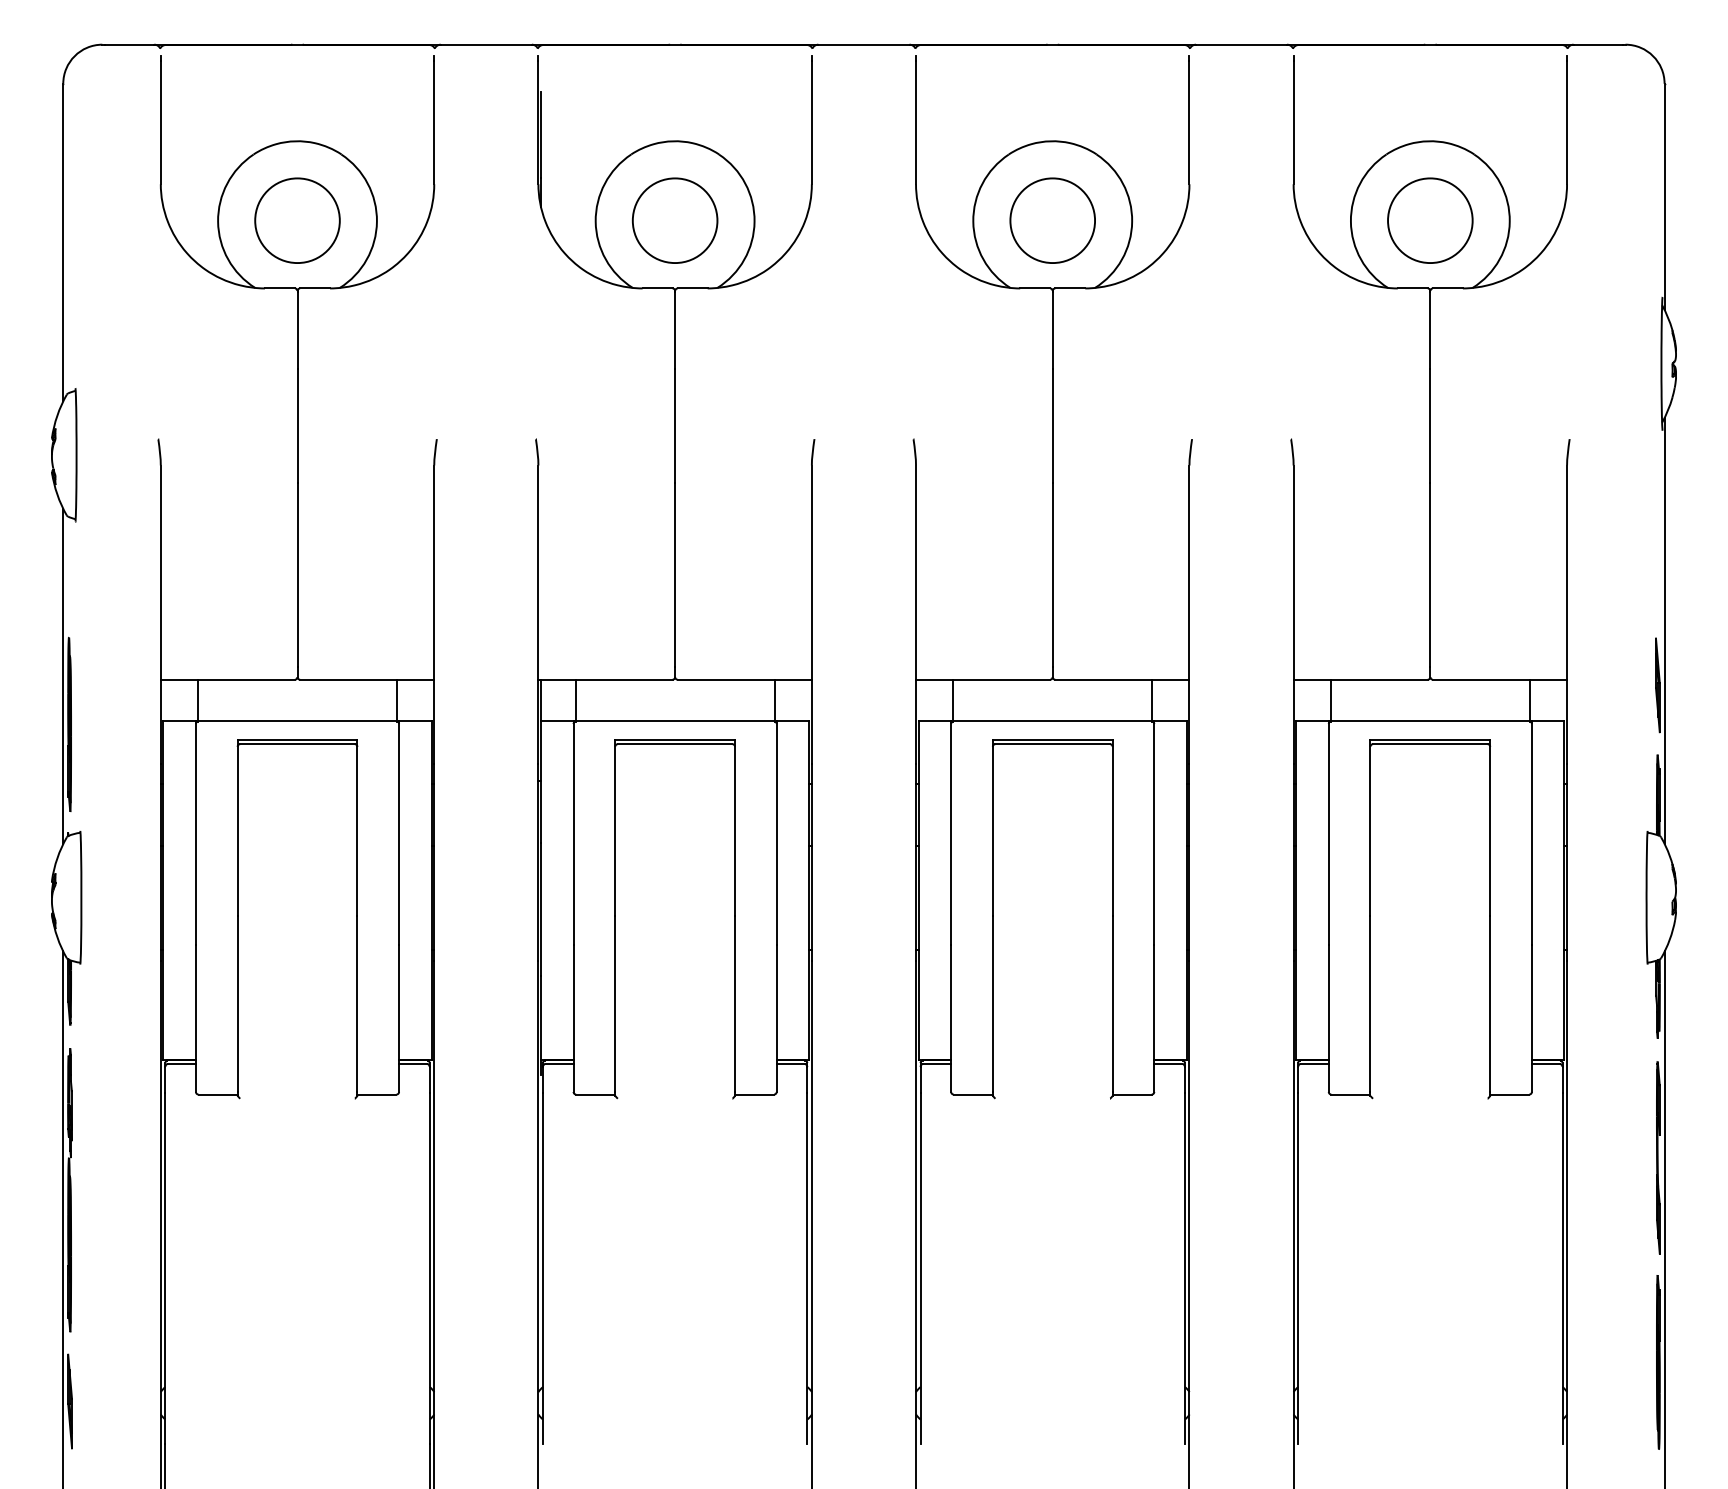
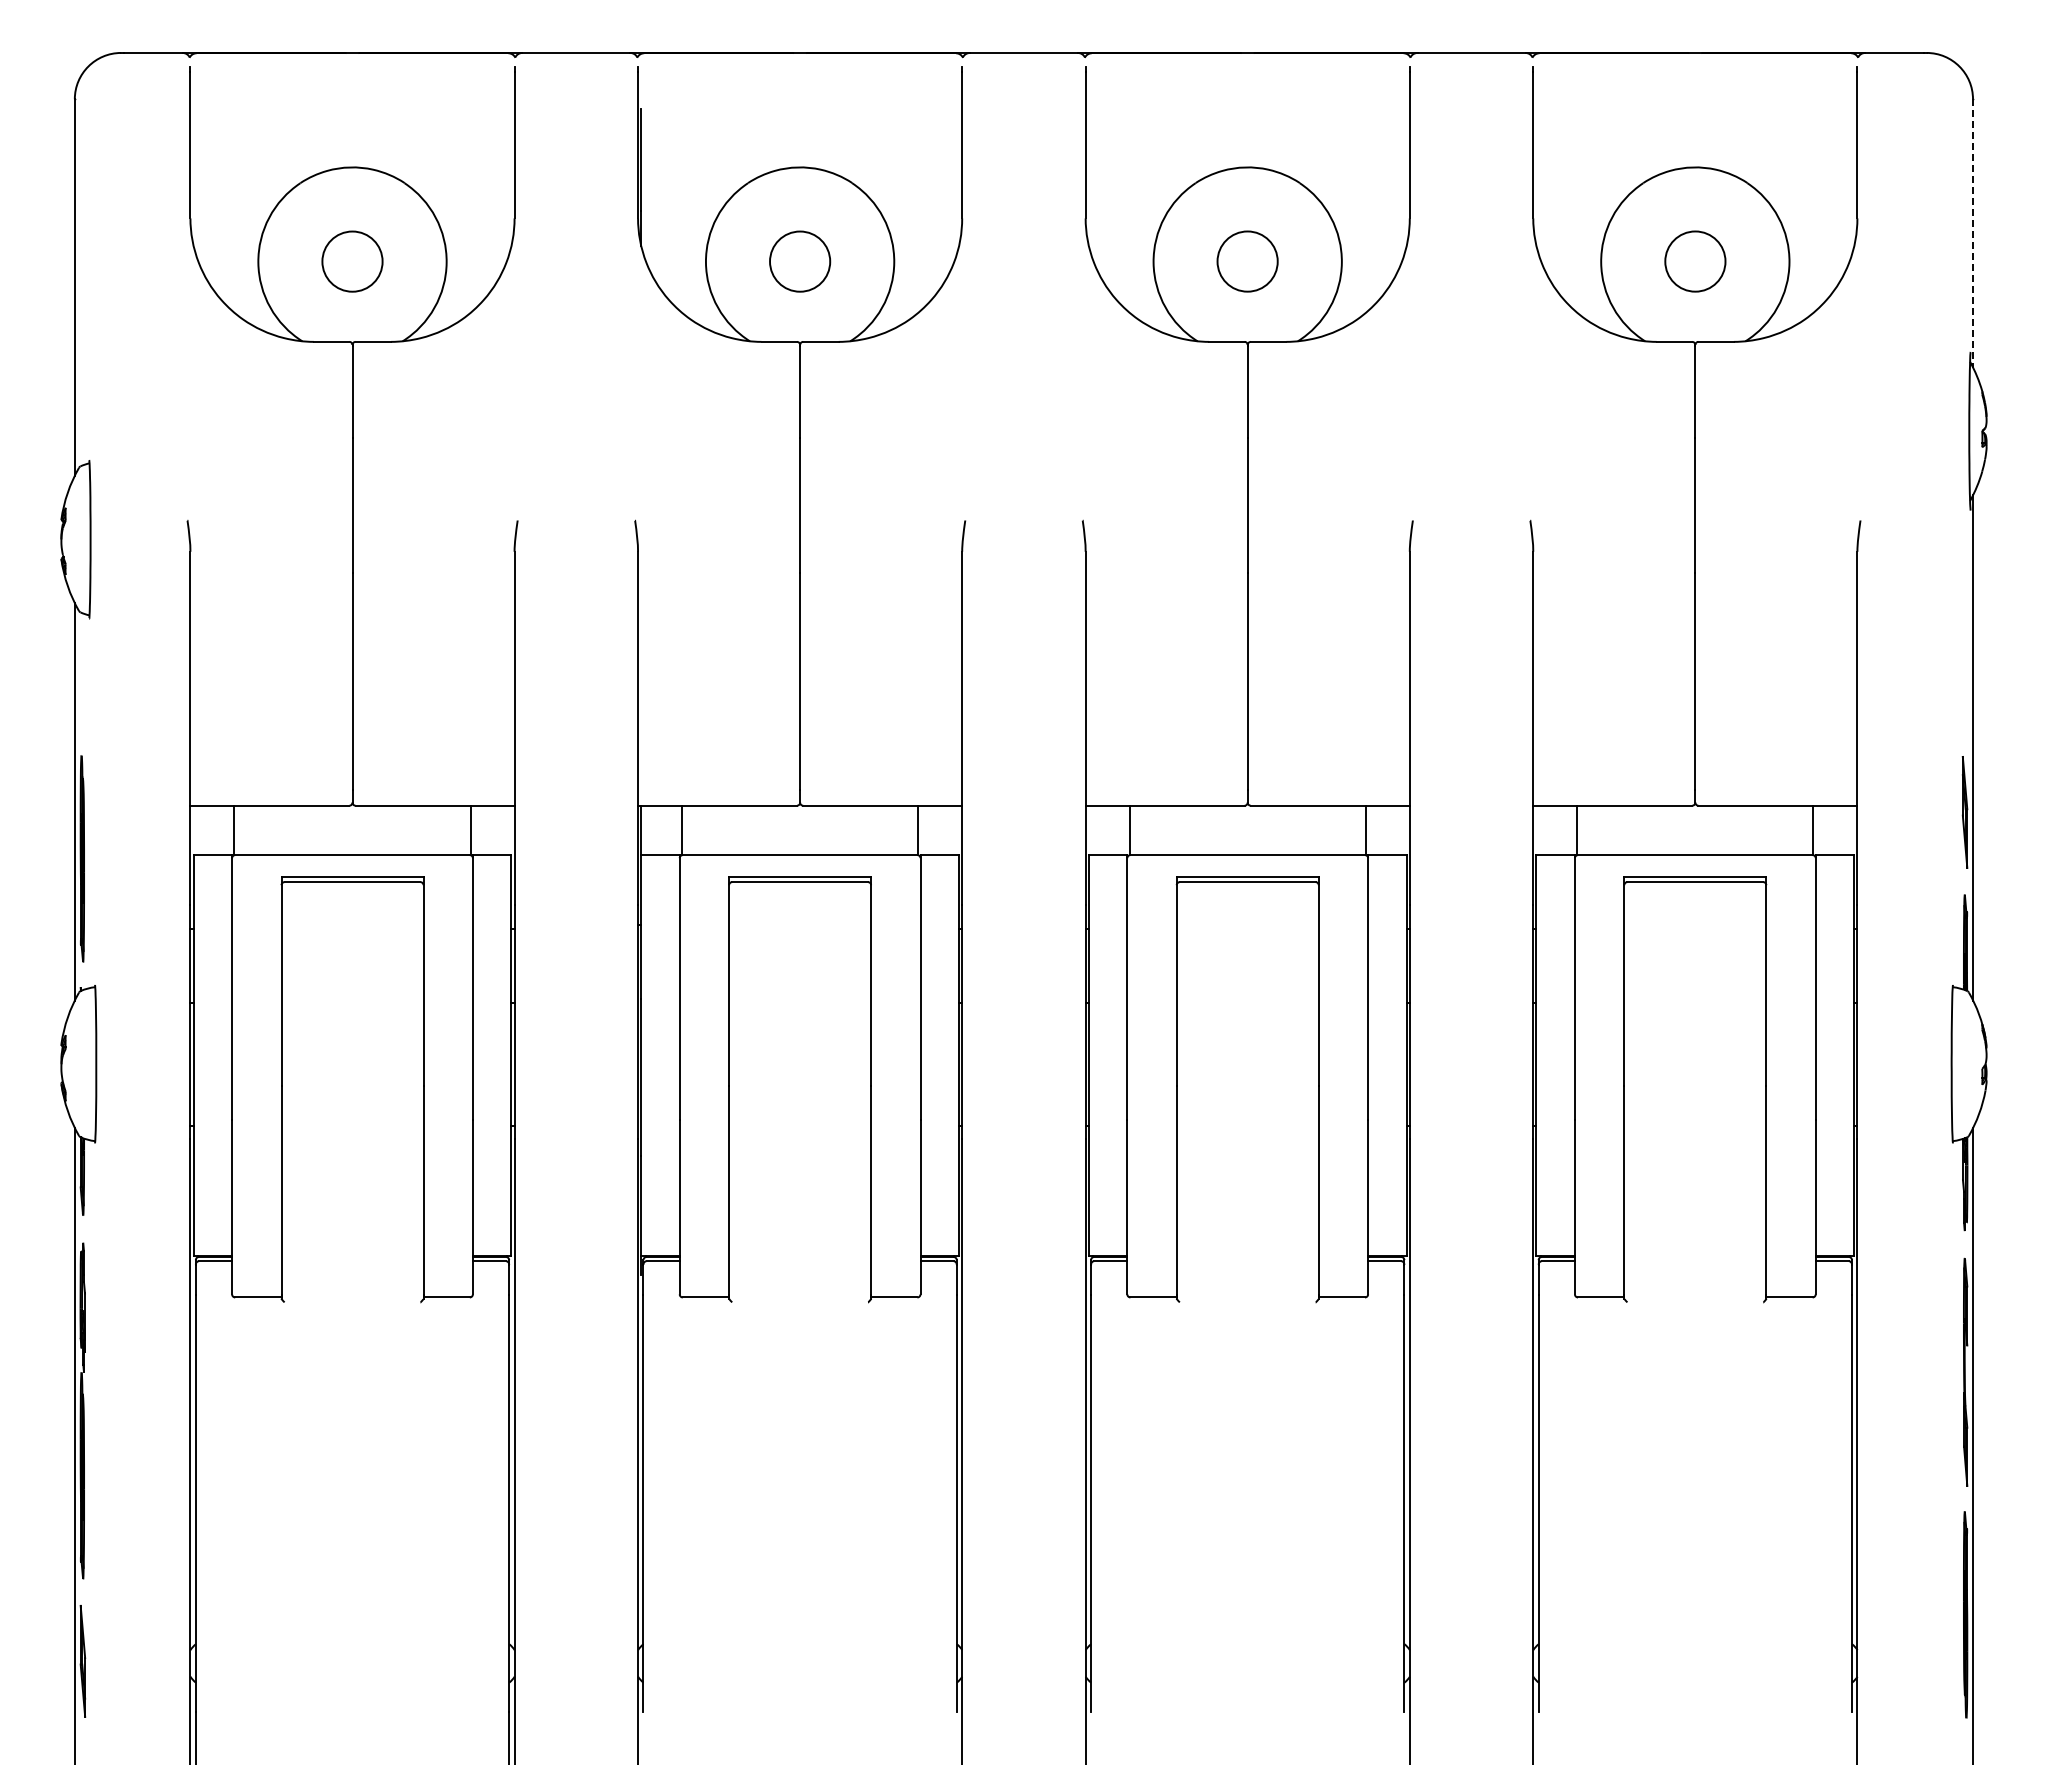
line: (1664, 197) -> (1973, 233), solid -> dashed
circle: (297, 220) -> (352, 261), size x0.6
circle: (674, 220) -> (799, 261), size x0.6
circle: (1052, 220) -> (1247, 261), size x0.6
circle: (1430, 220) -> (1695, 261), size x0.6

